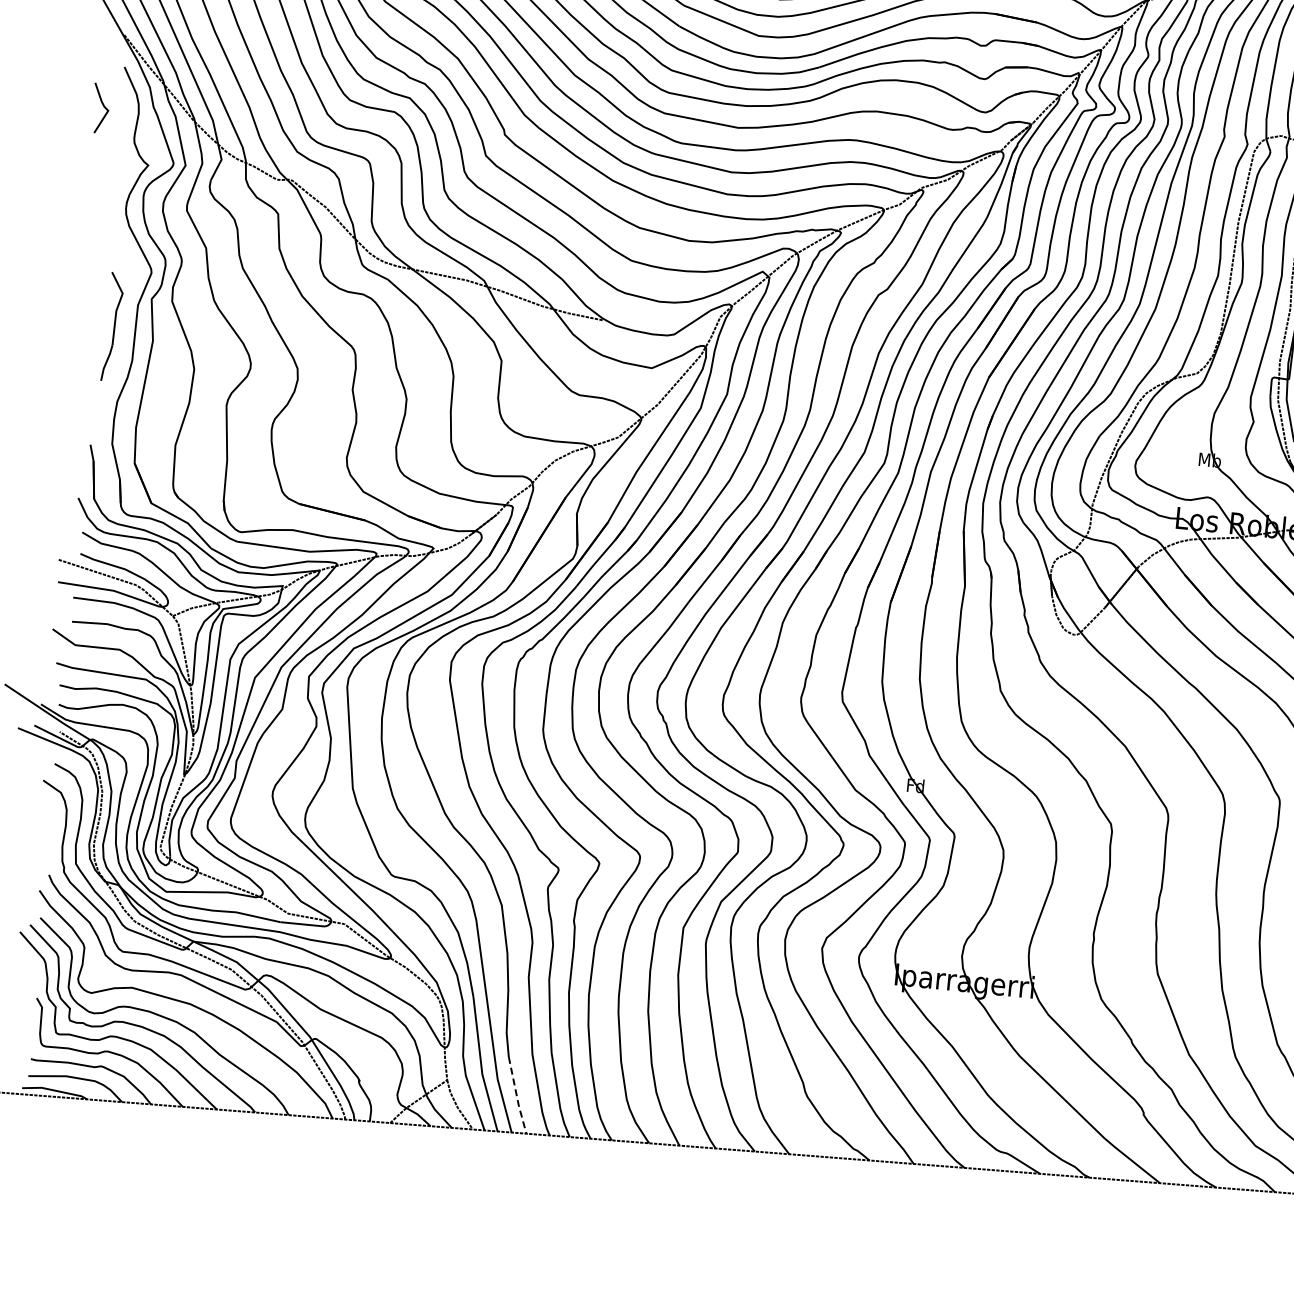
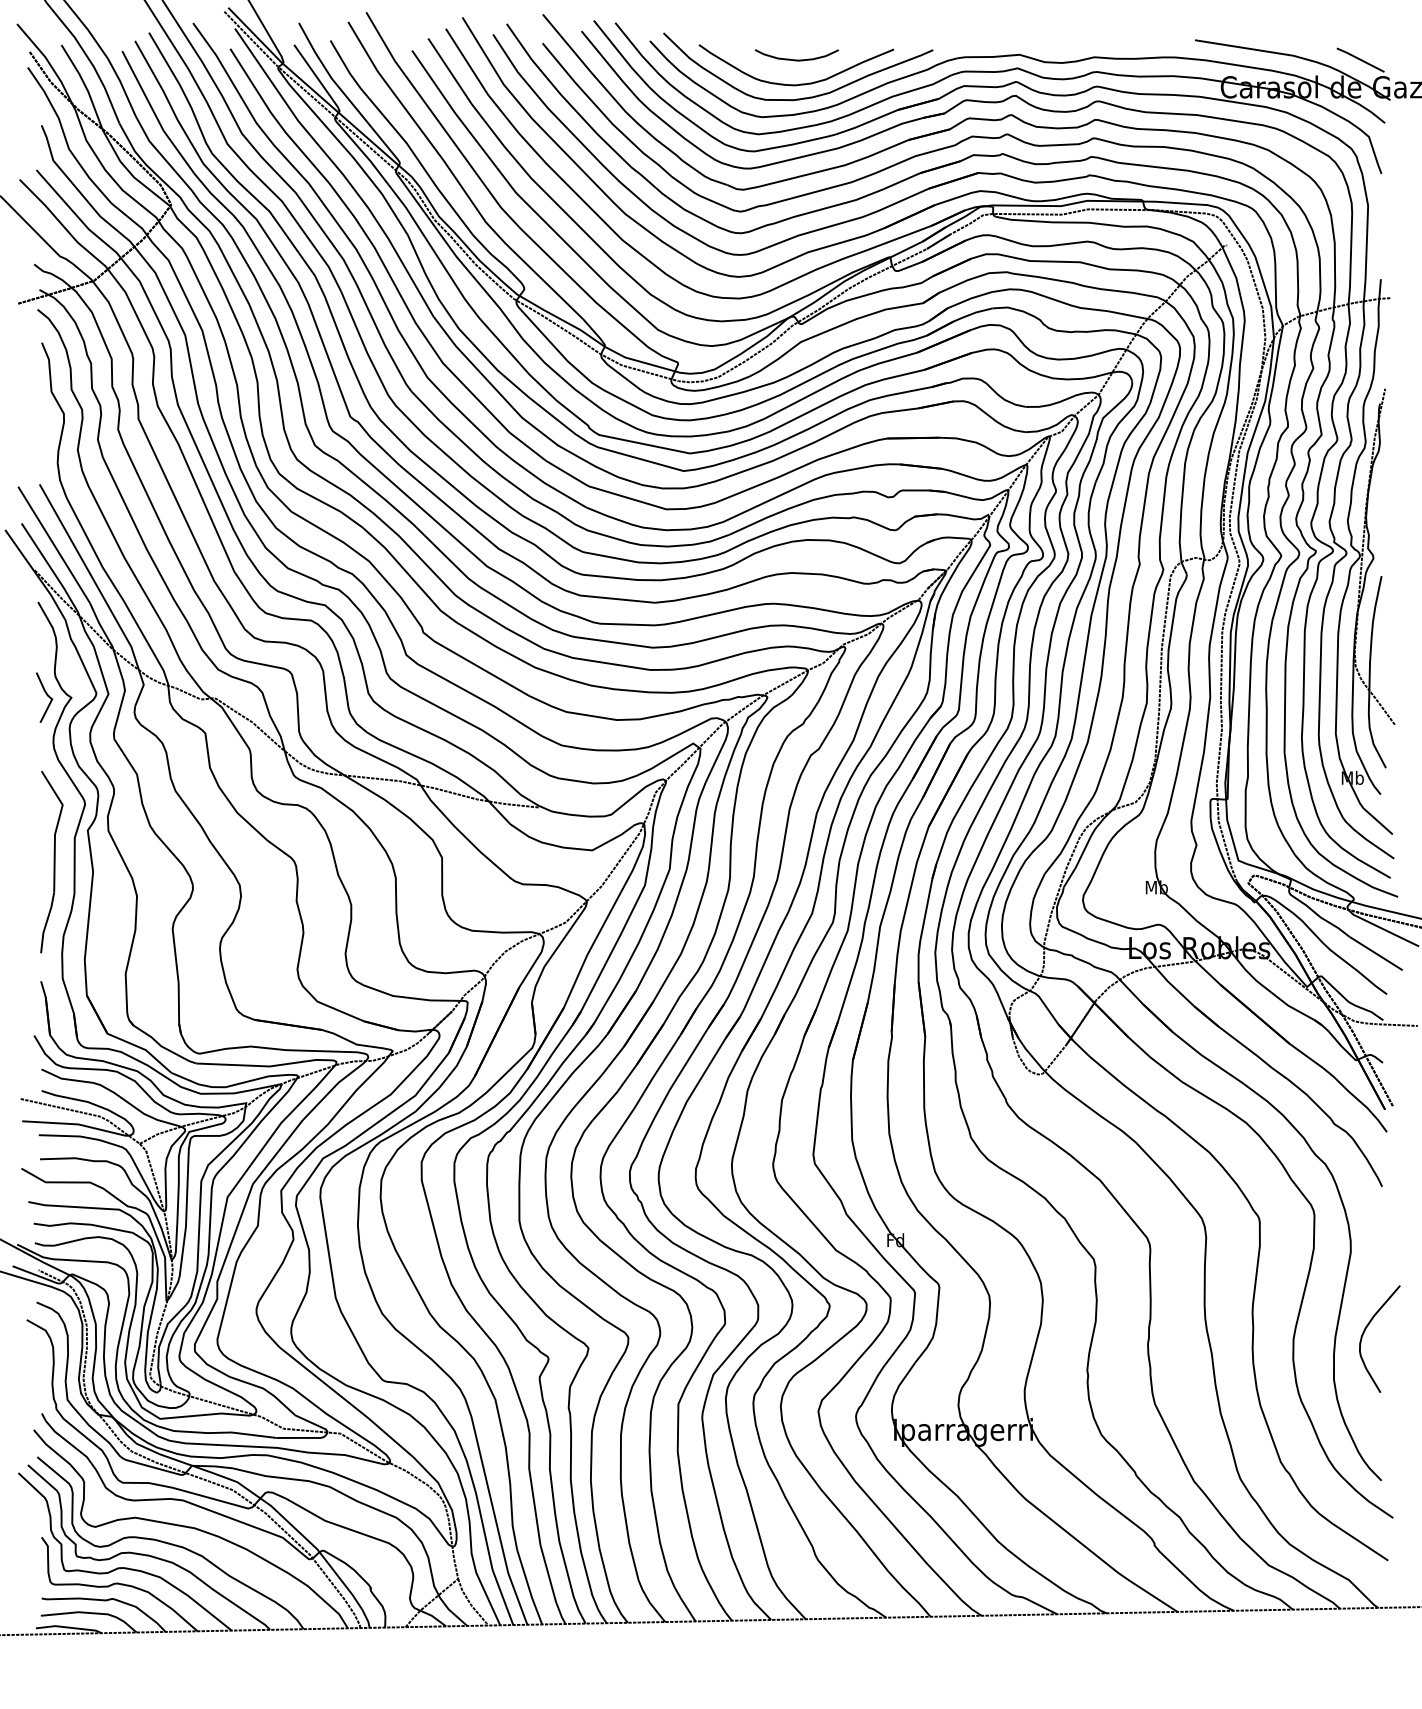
line: (102, 106) -> (46, 695), moved
part: (112, 326) -> (51, 861), size x1.67
line: (517, 1096) -> (529, 1588), dashed -> solid

